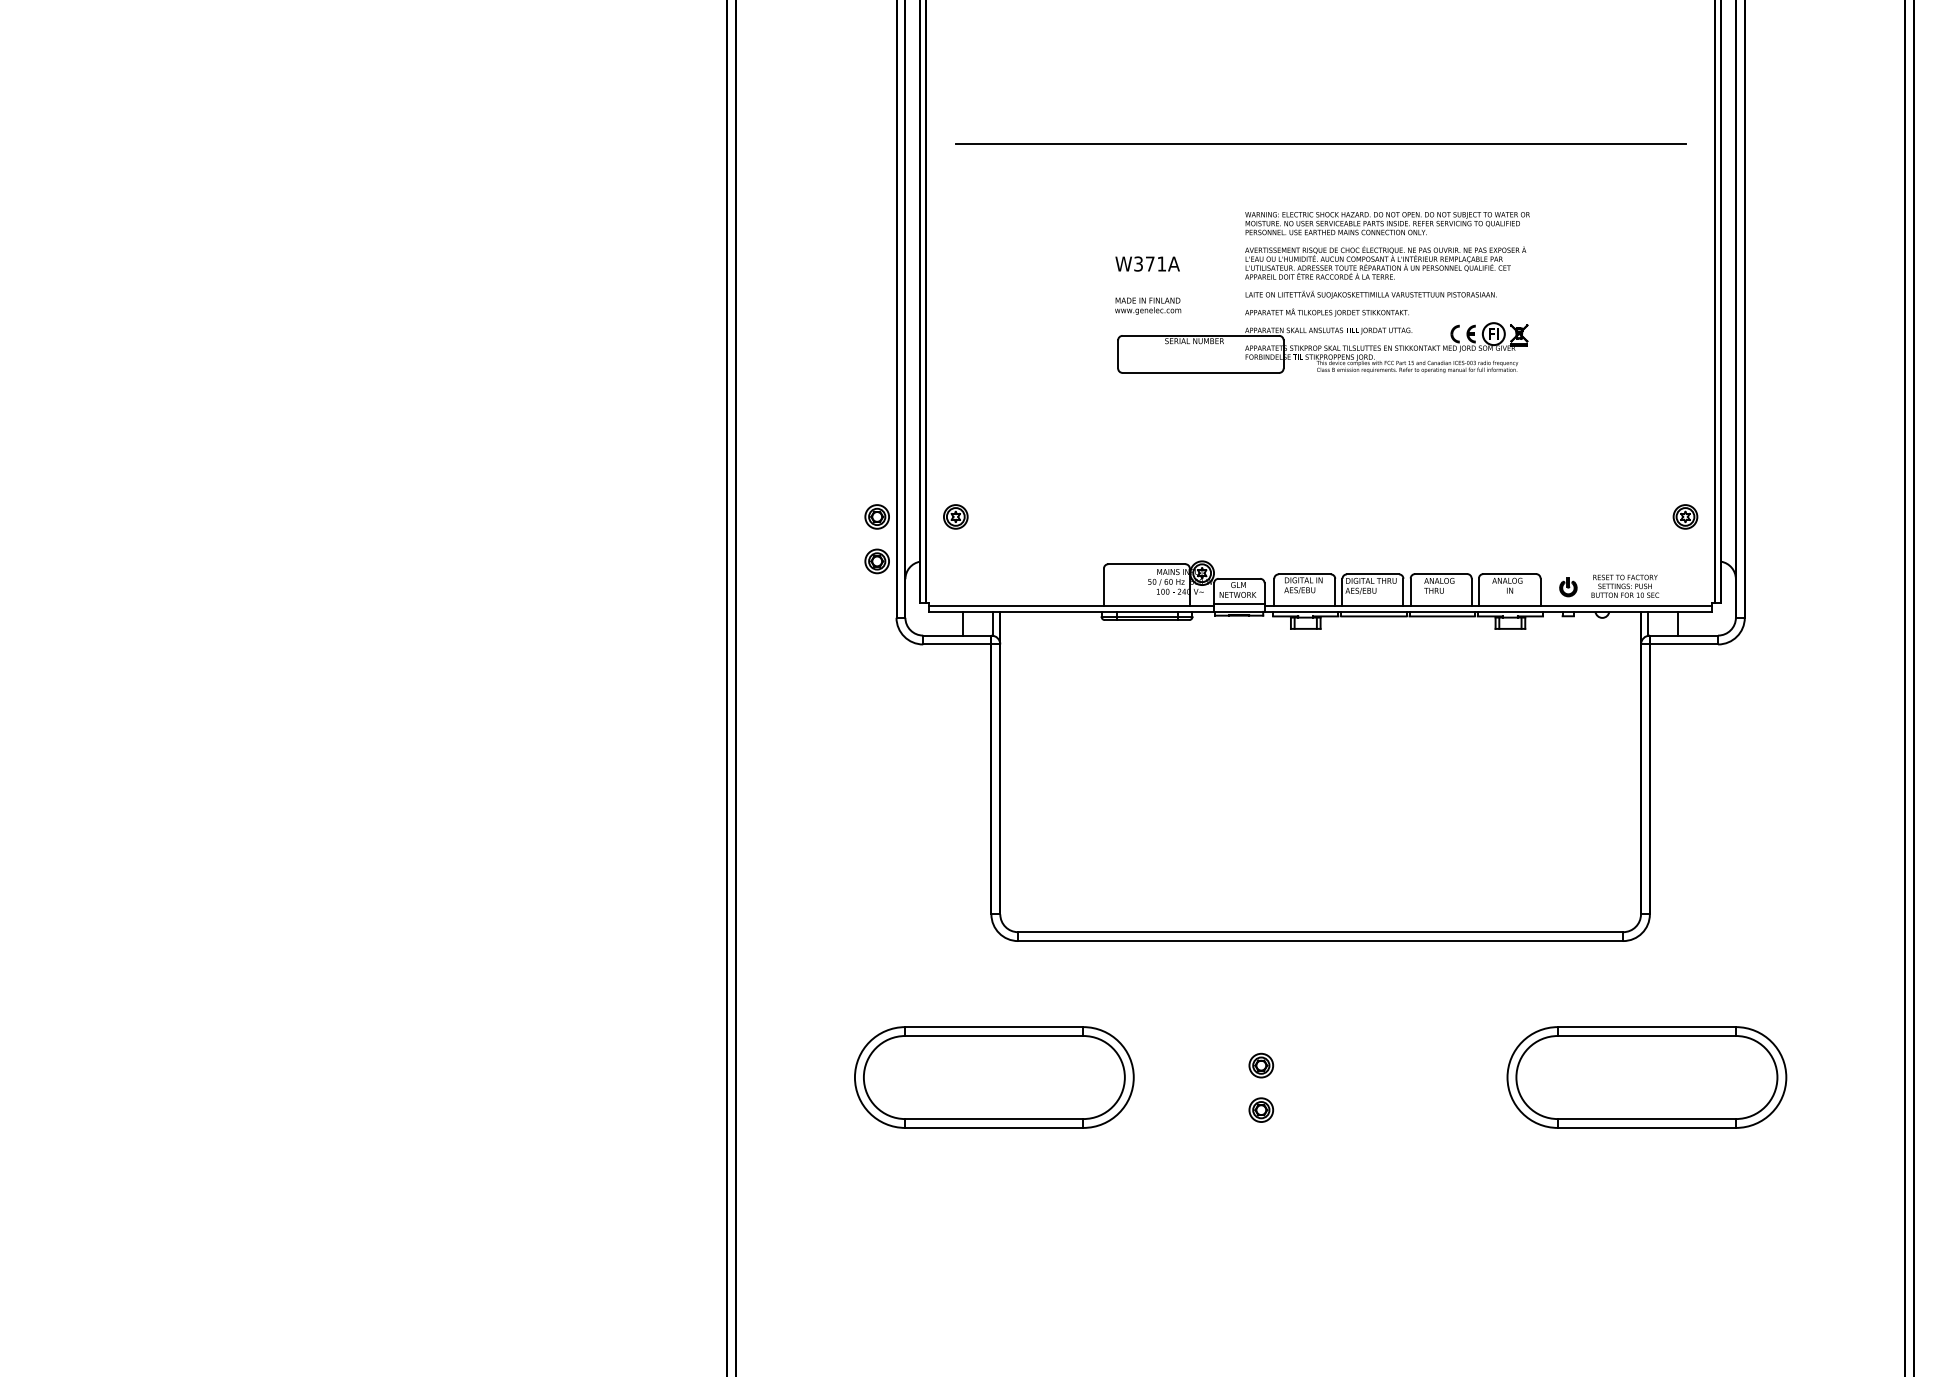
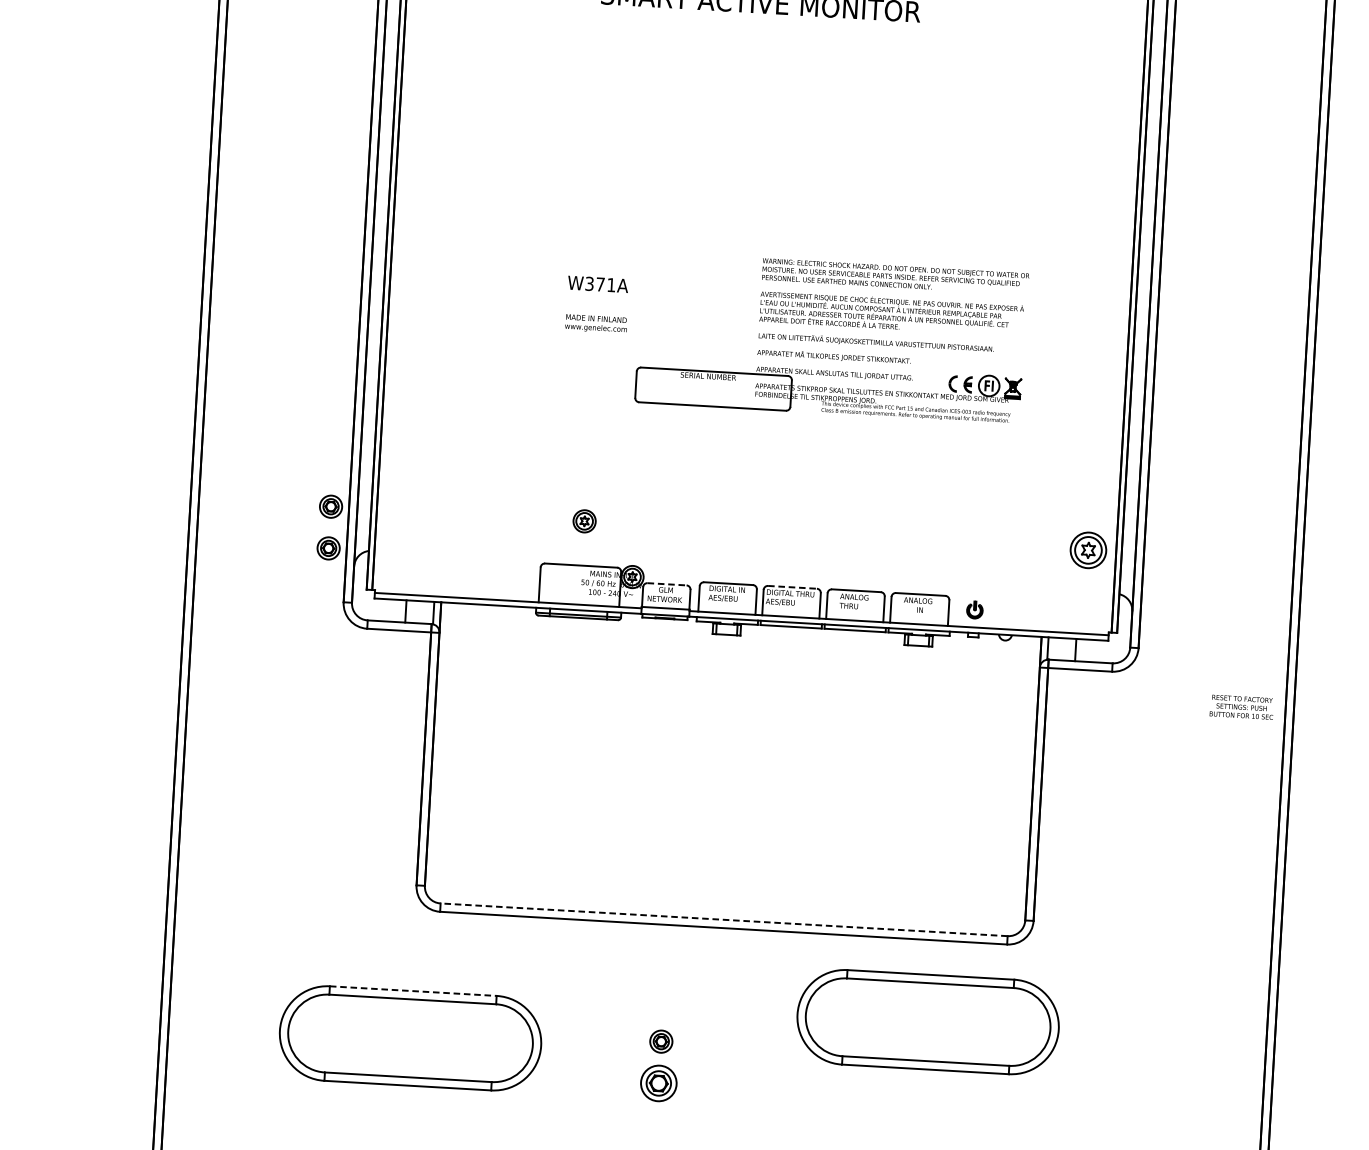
line: (1320, 143) -> (766, 180), removed
part: (1323, 292) -> (831, 337), moved
part: (955, 516) -> (584, 520), moved
part: (1685, 516) -> (1088, 550), size x1.6
line: (1373, 574) -> (792, 587), solid -> dashed
line: (1239, 578) -> (667, 584), solid -> dashed
text: (1625, 585) -> (1242, 706), moved
line: (1320, 932) -> (723, 920), solid -> dashed
line: (994, 1027) -> (413, 991), solid -> dashed
part: (1646, 1077) -> (927, 1022), moved
part: (1261, 1109) -> (659, 1082), size x1.6

